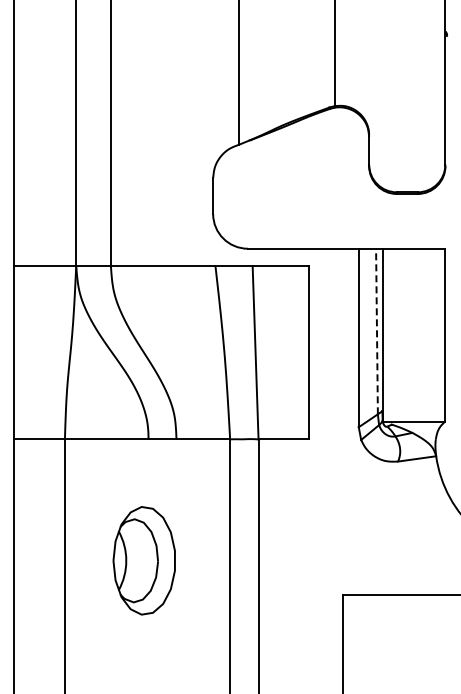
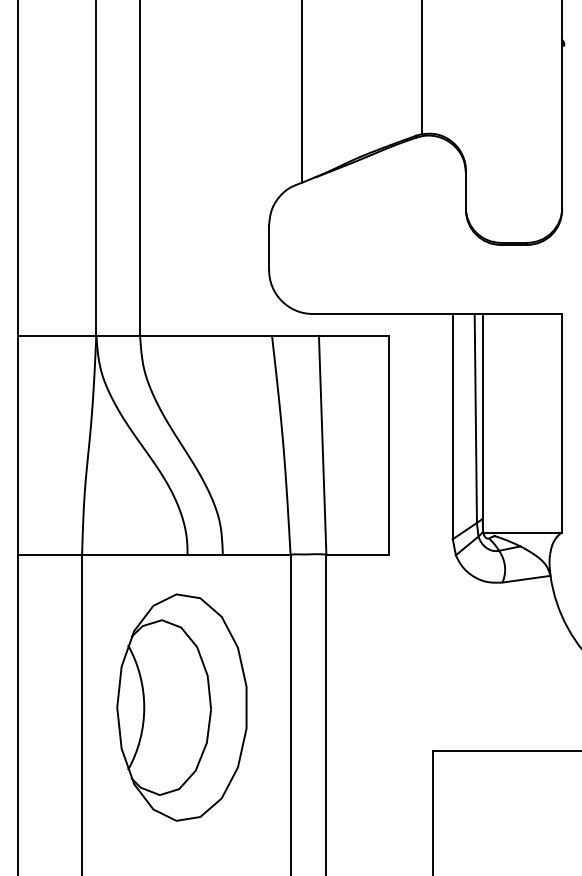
line: (376, 331) -> (475, 418), dashed -> solid
part: (144, 560) -> (182, 707), size x1.67

